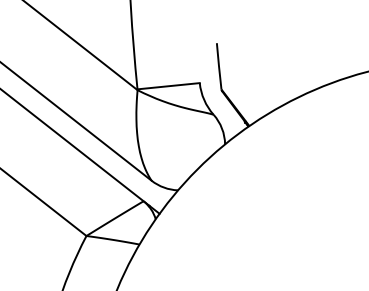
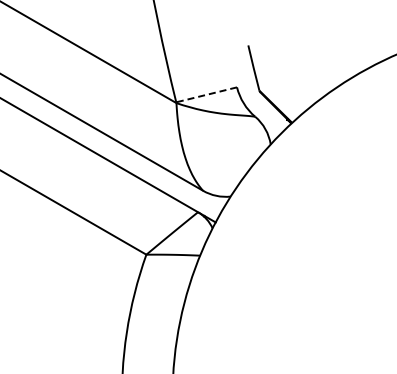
line: (168, 85) -> (206, 94), solid -> dashed

